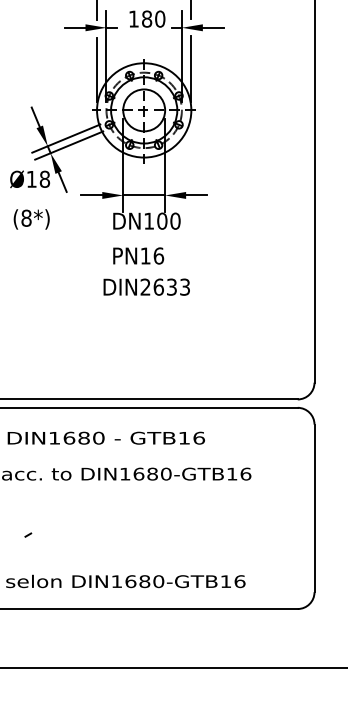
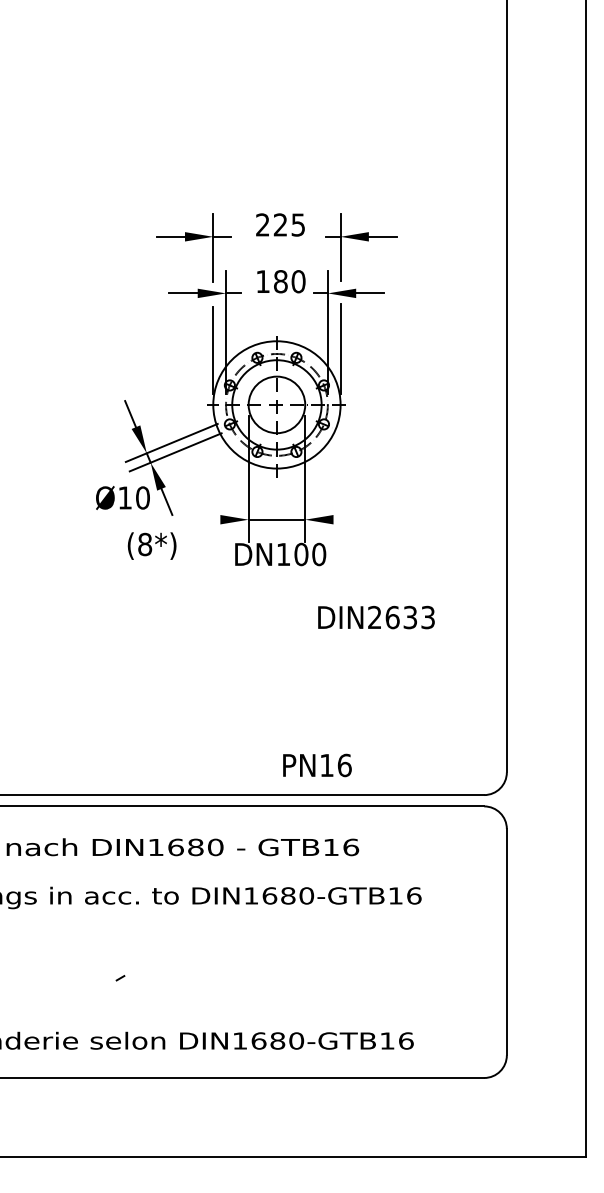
text: (44, 178) -> (142, 497), Ø18 -> Ø10
line: (92, 195) -> (206, 519), removed
line: (196, 195) -> (347, 519), removed
text: (31, 219) -> (151, 545), moved
text: (138, 256) -> (317, 765), moved
text: (146, 287) -> (376, 617), moved

